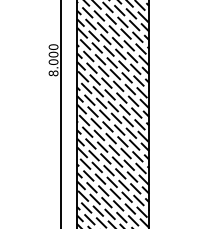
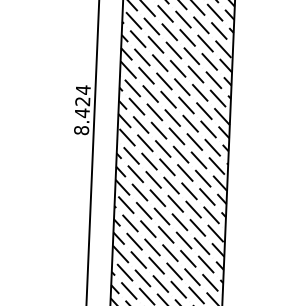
text: (53, 54) -> (82, 101), 8.000 -> 8.424

